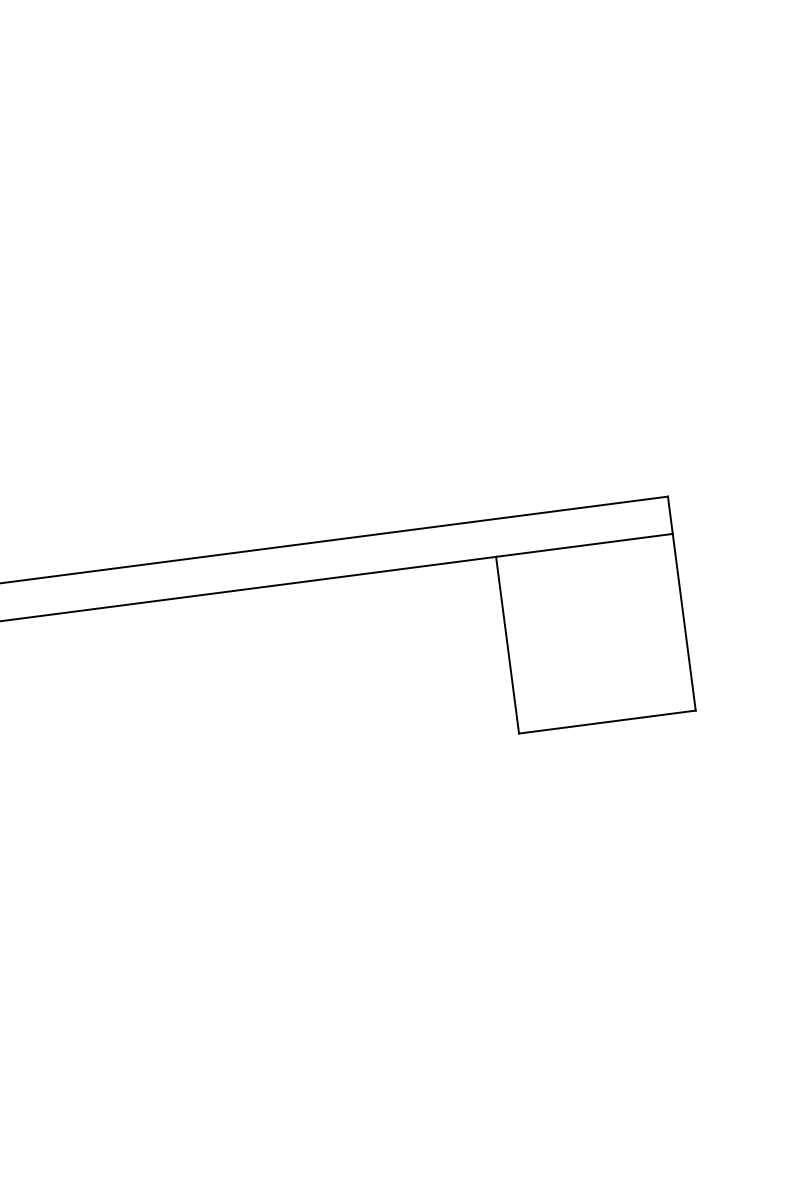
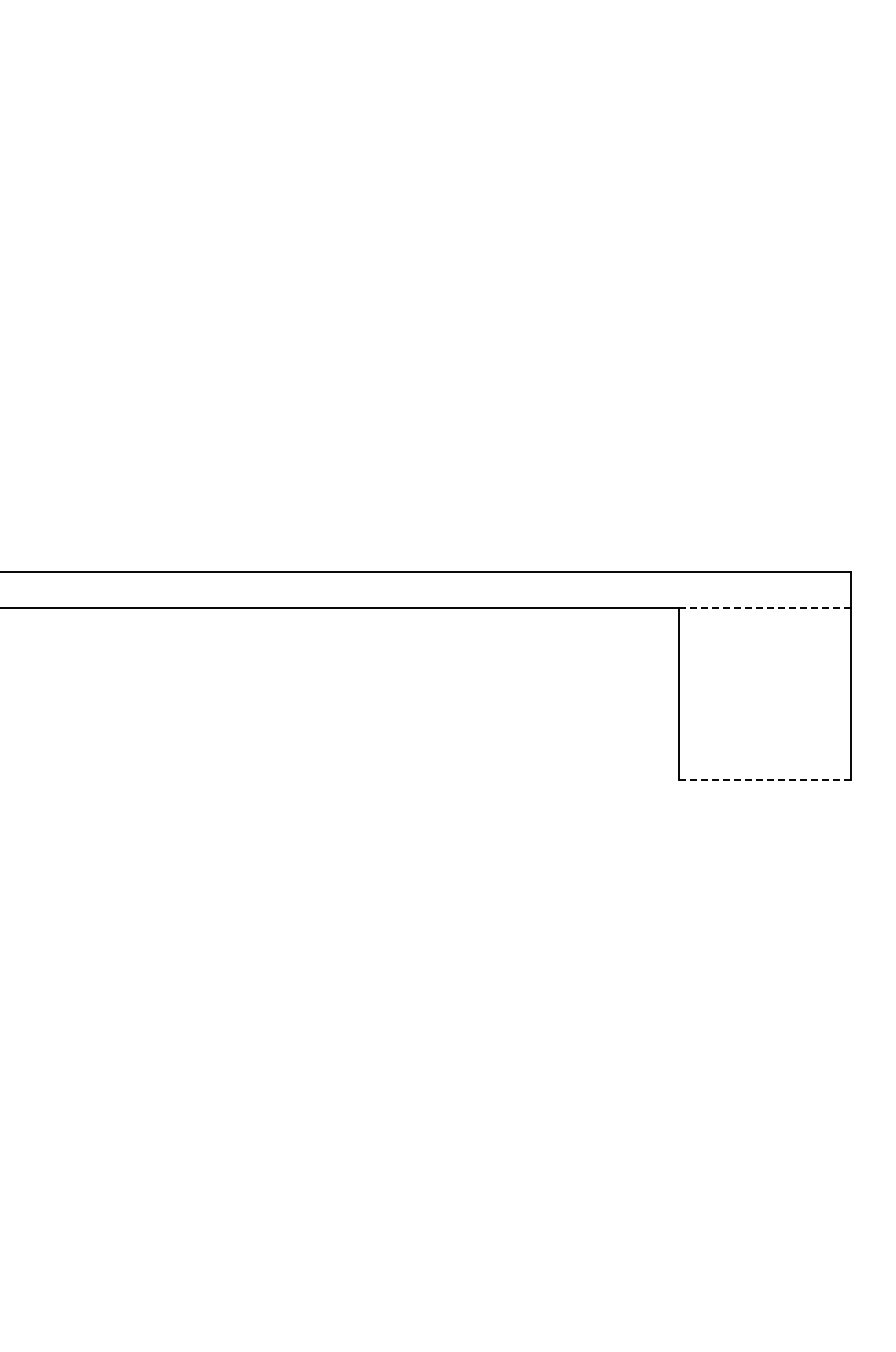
line: (584, 545) -> (765, 608), solid -> dashed
line: (607, 721) -> (765, 779), solid -> dashed

